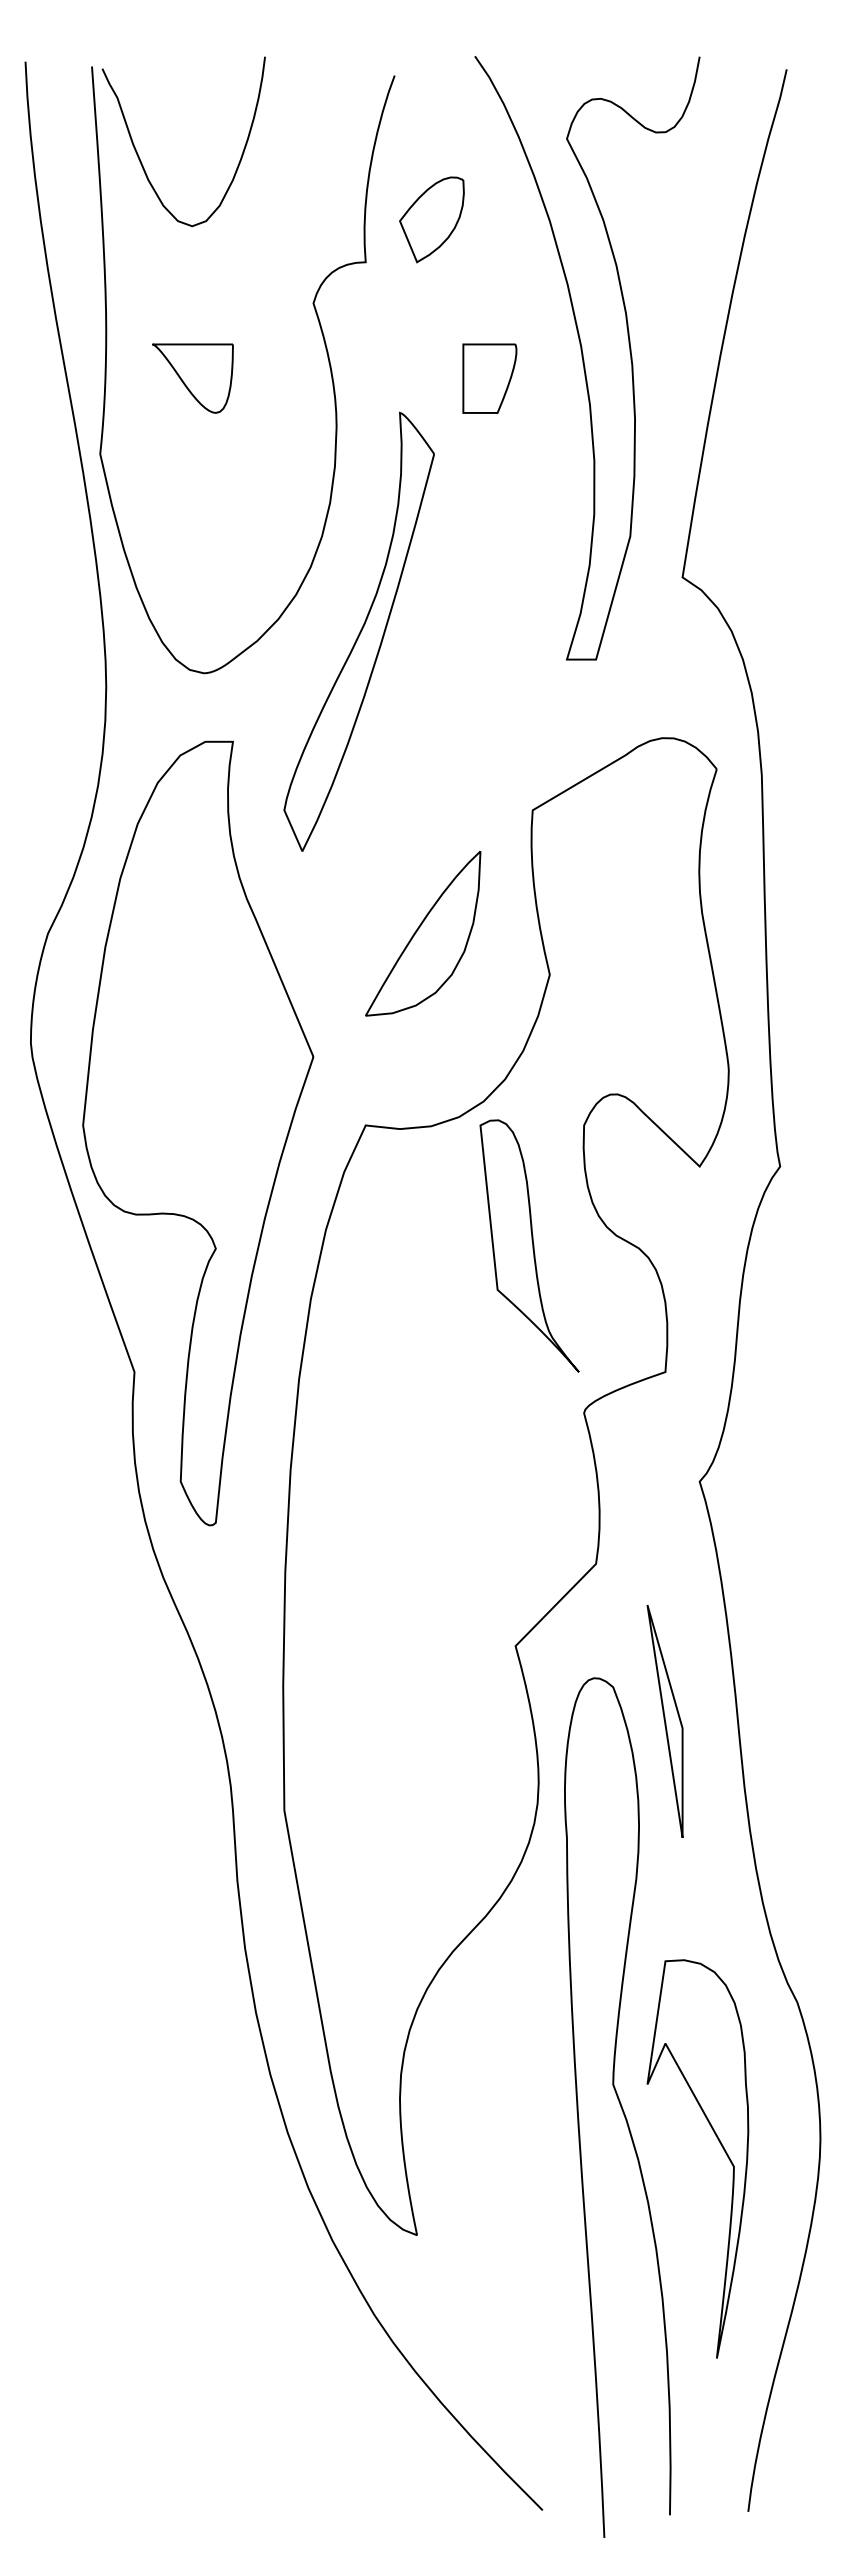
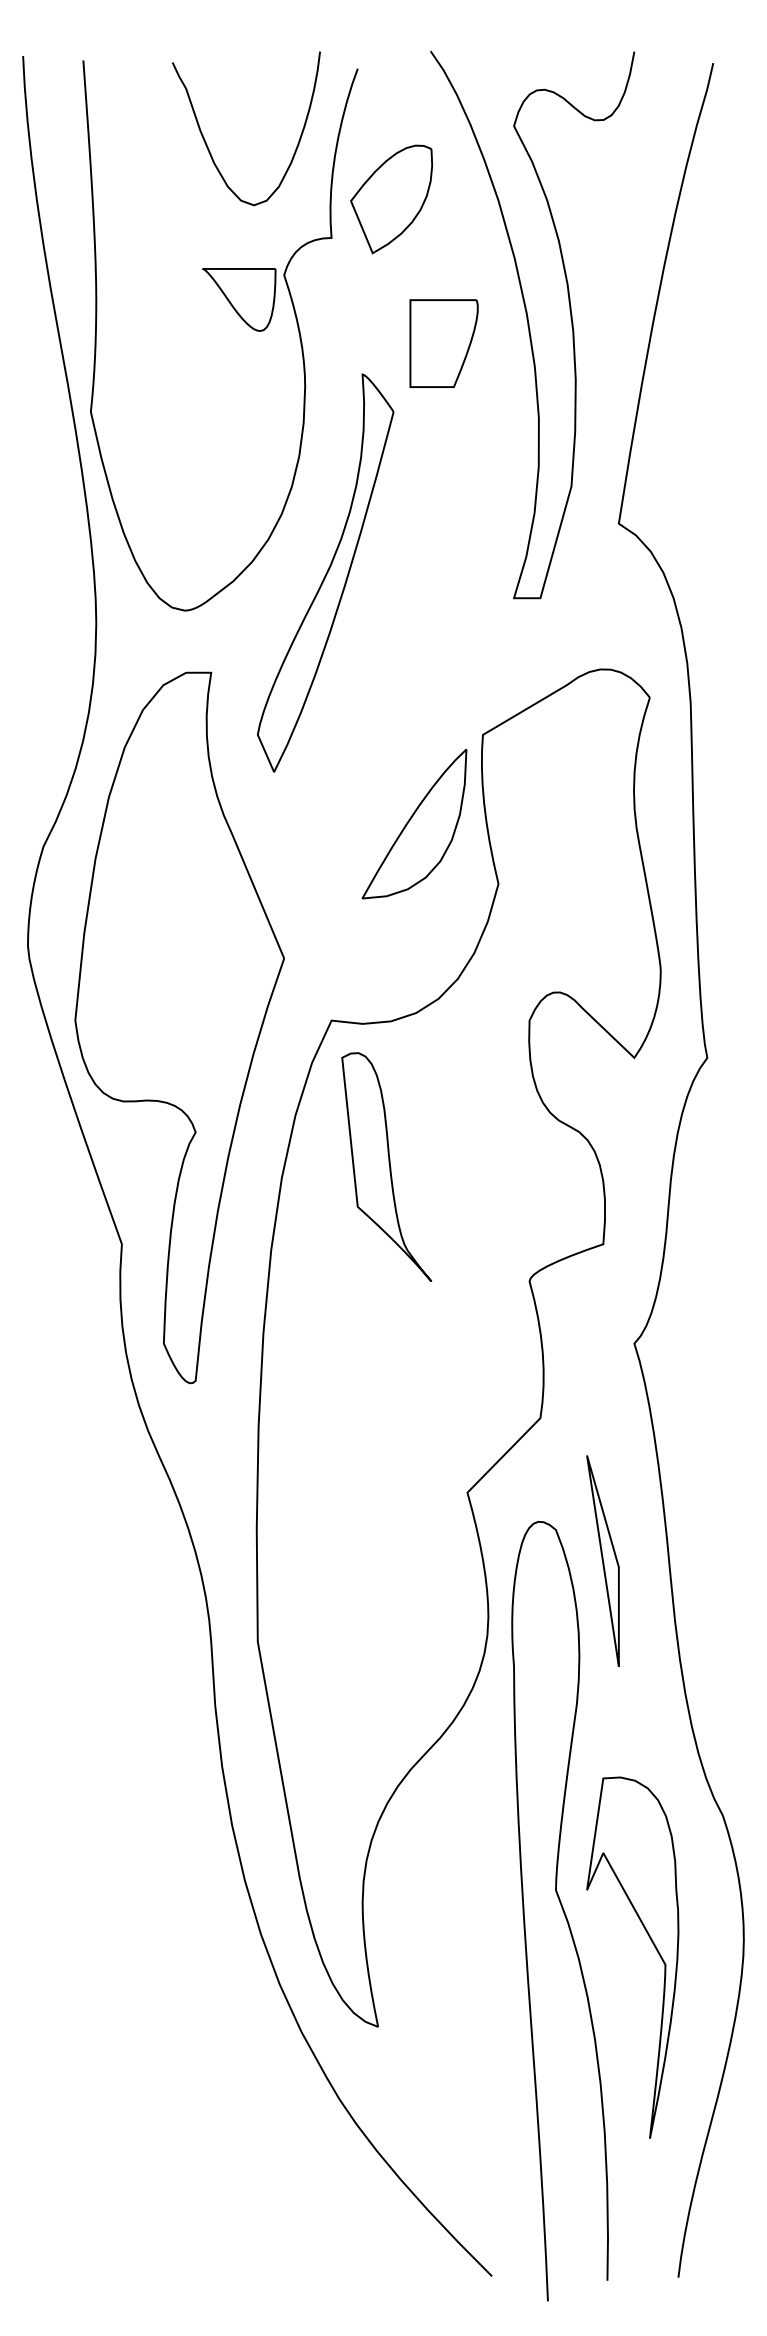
curve: (140, 158) -> (207, 143), moved
part: (431, 219) -> (391, 199), size x1.4
part: (192, 378) -> (238, 299), moved
part: (489, 378) -> (443, 343), size x1.4
part: (423, 933) -> (414, 823), moved
part: (529, 1245) -> (386, 1166), moved

